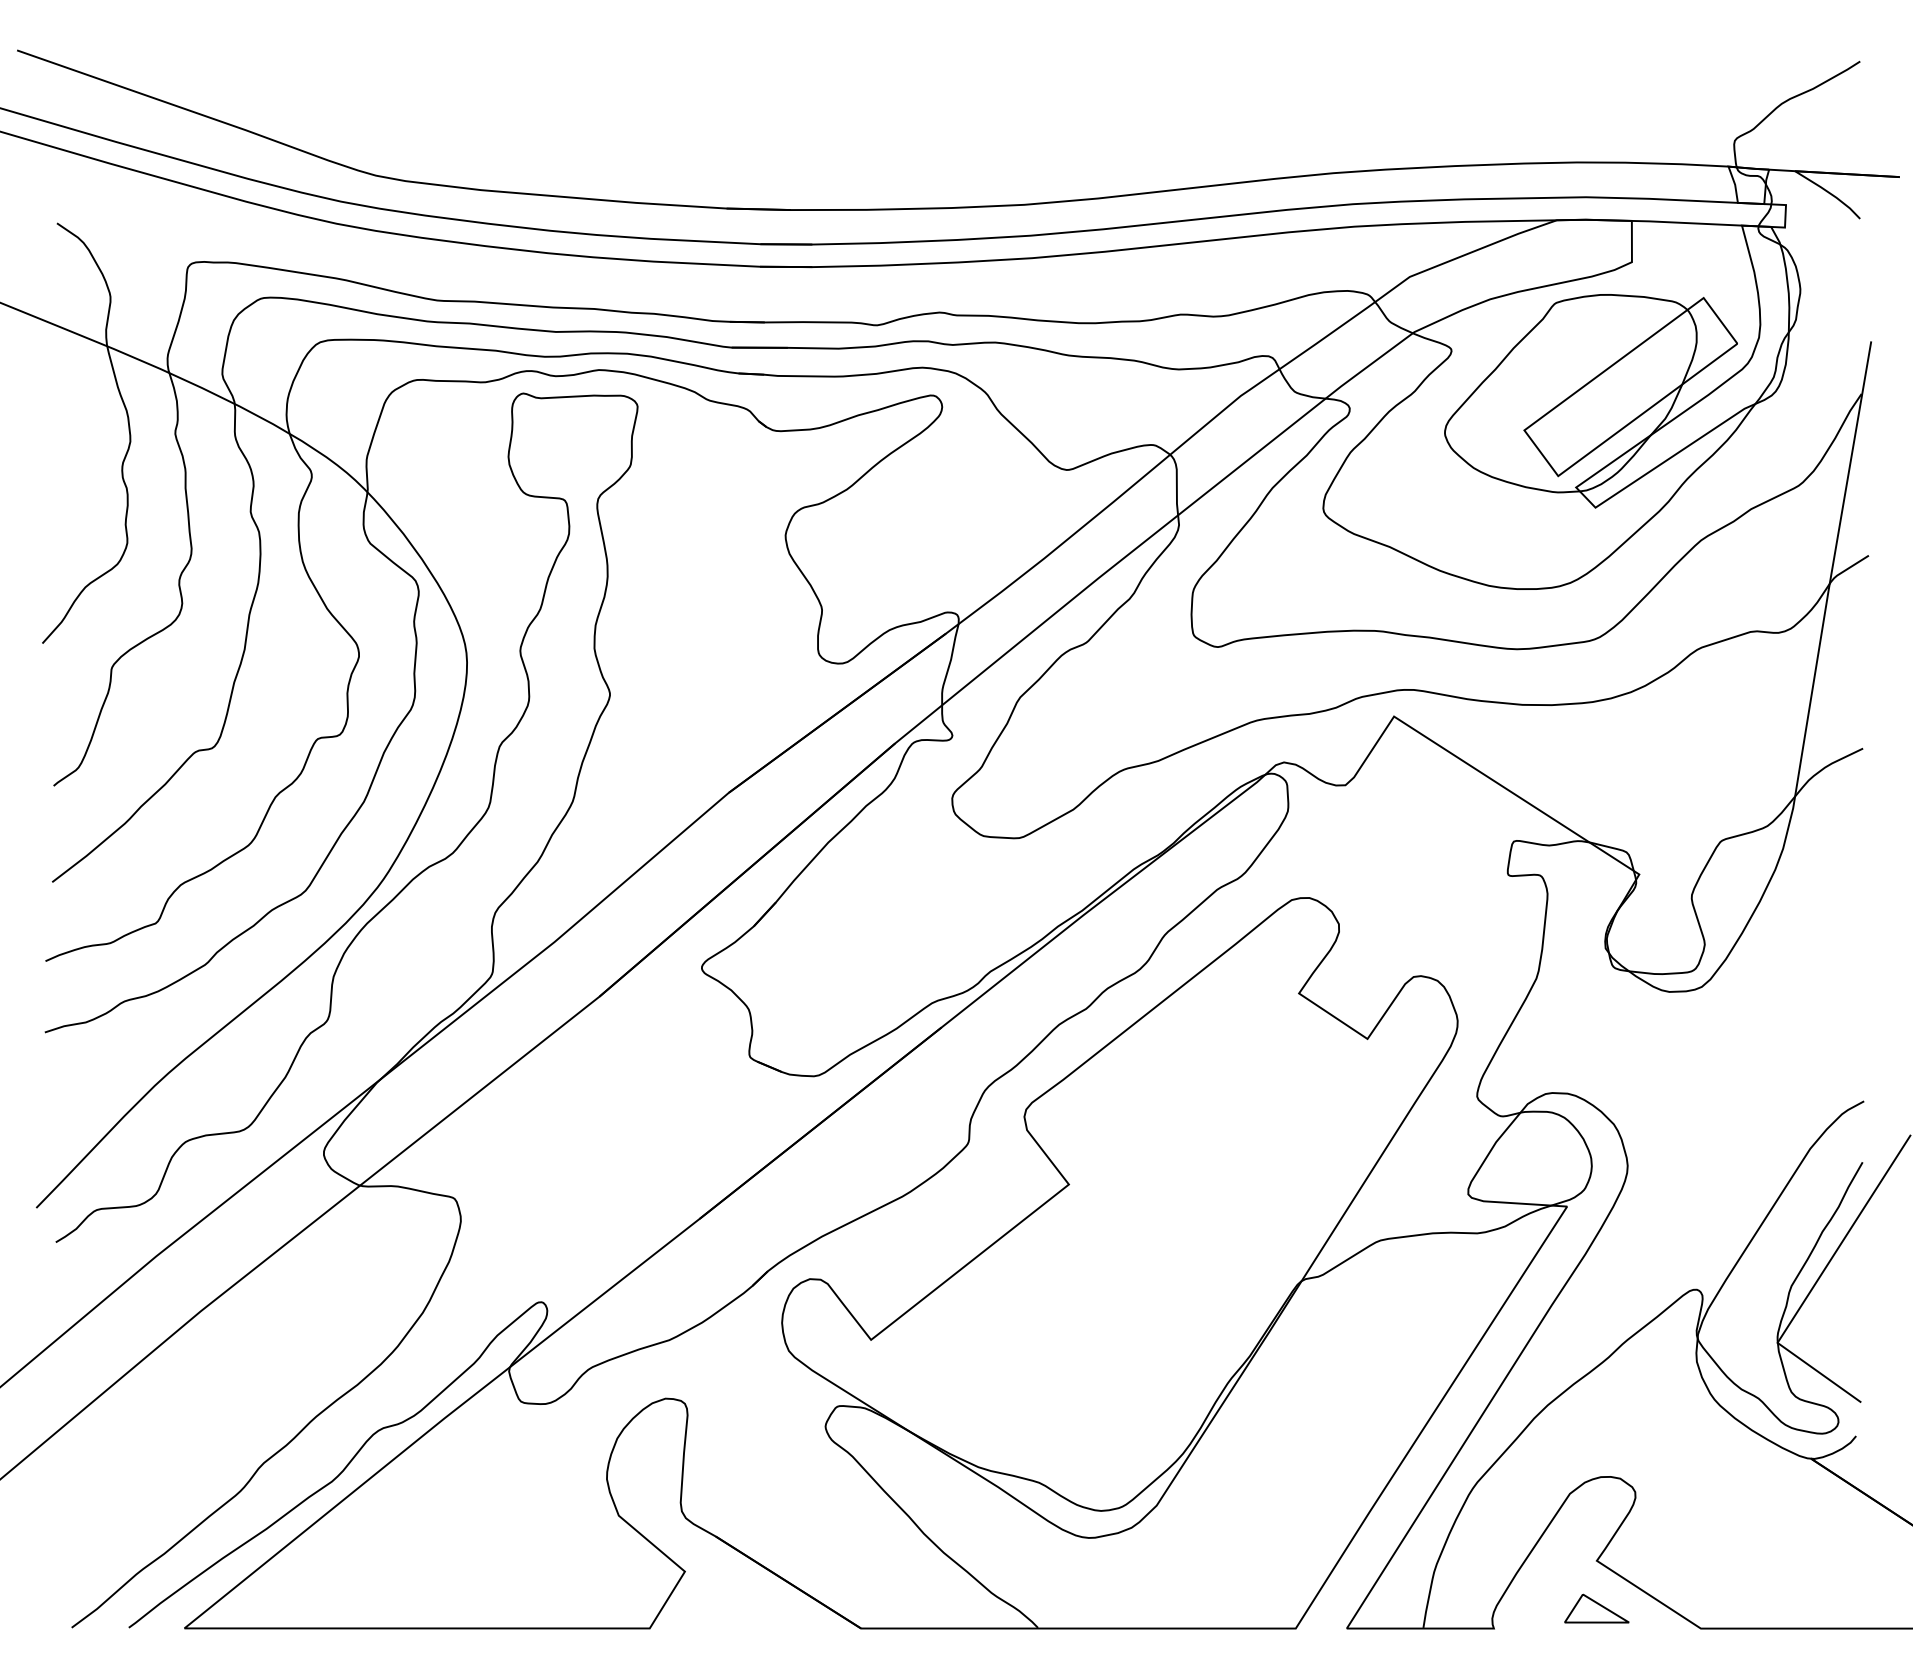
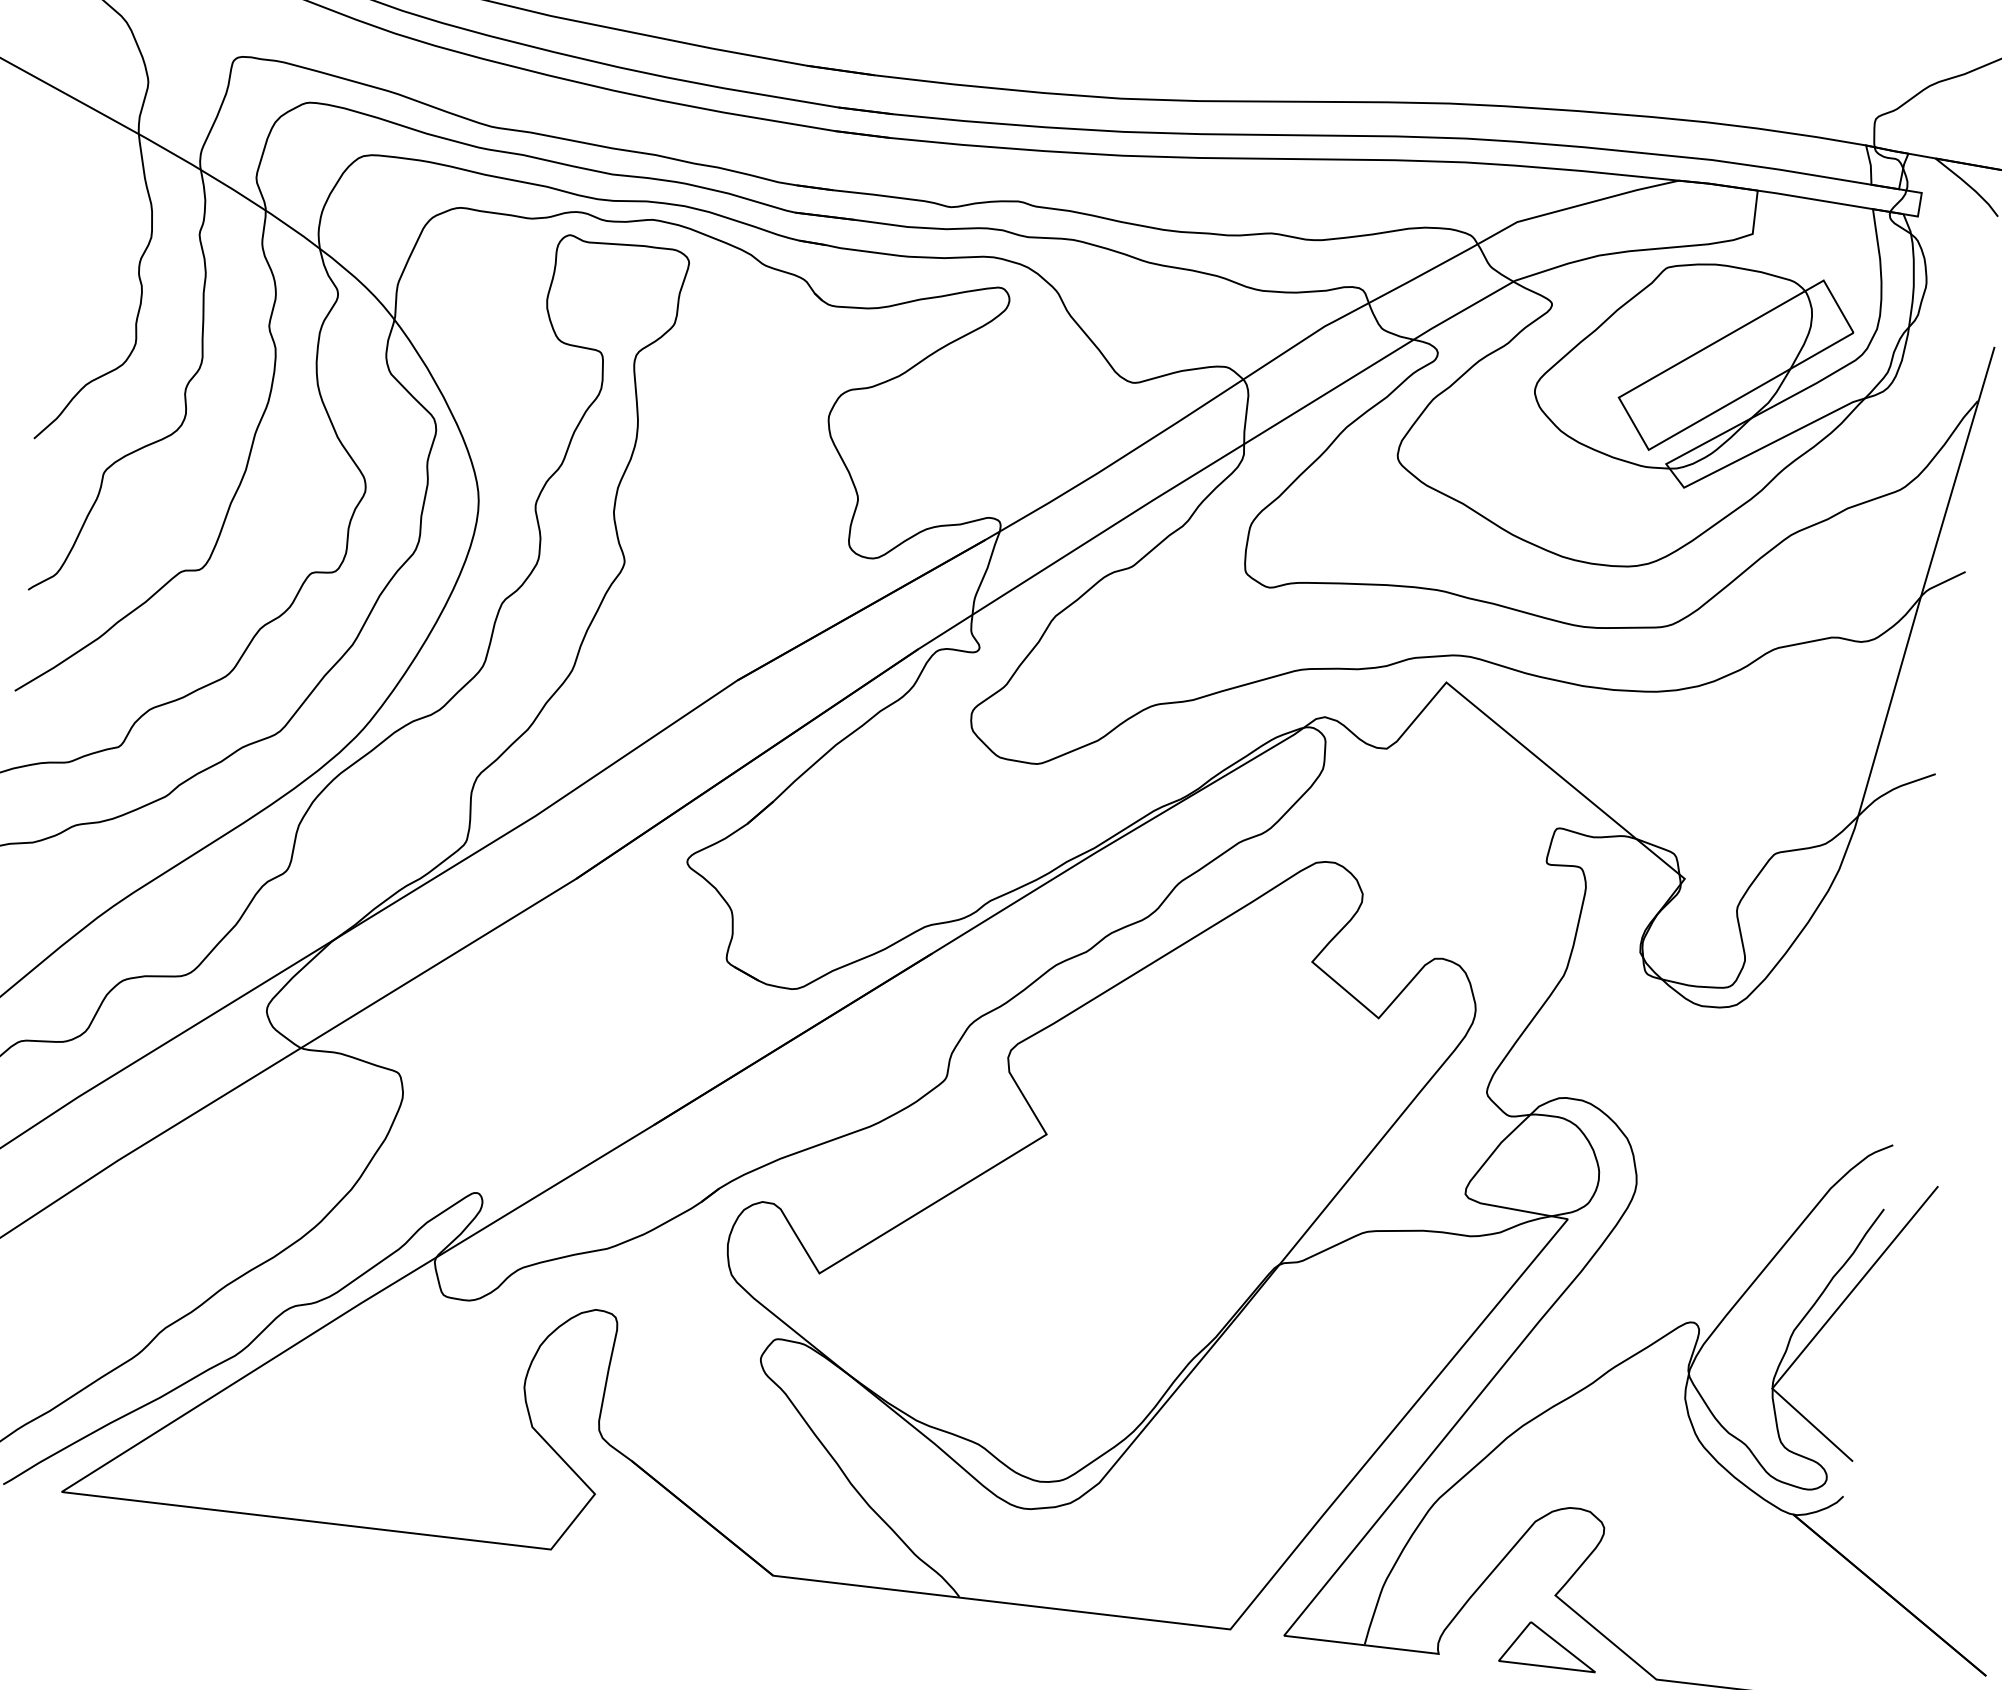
part: (1596, 1608) -> (1549, 1645), size x1.43

